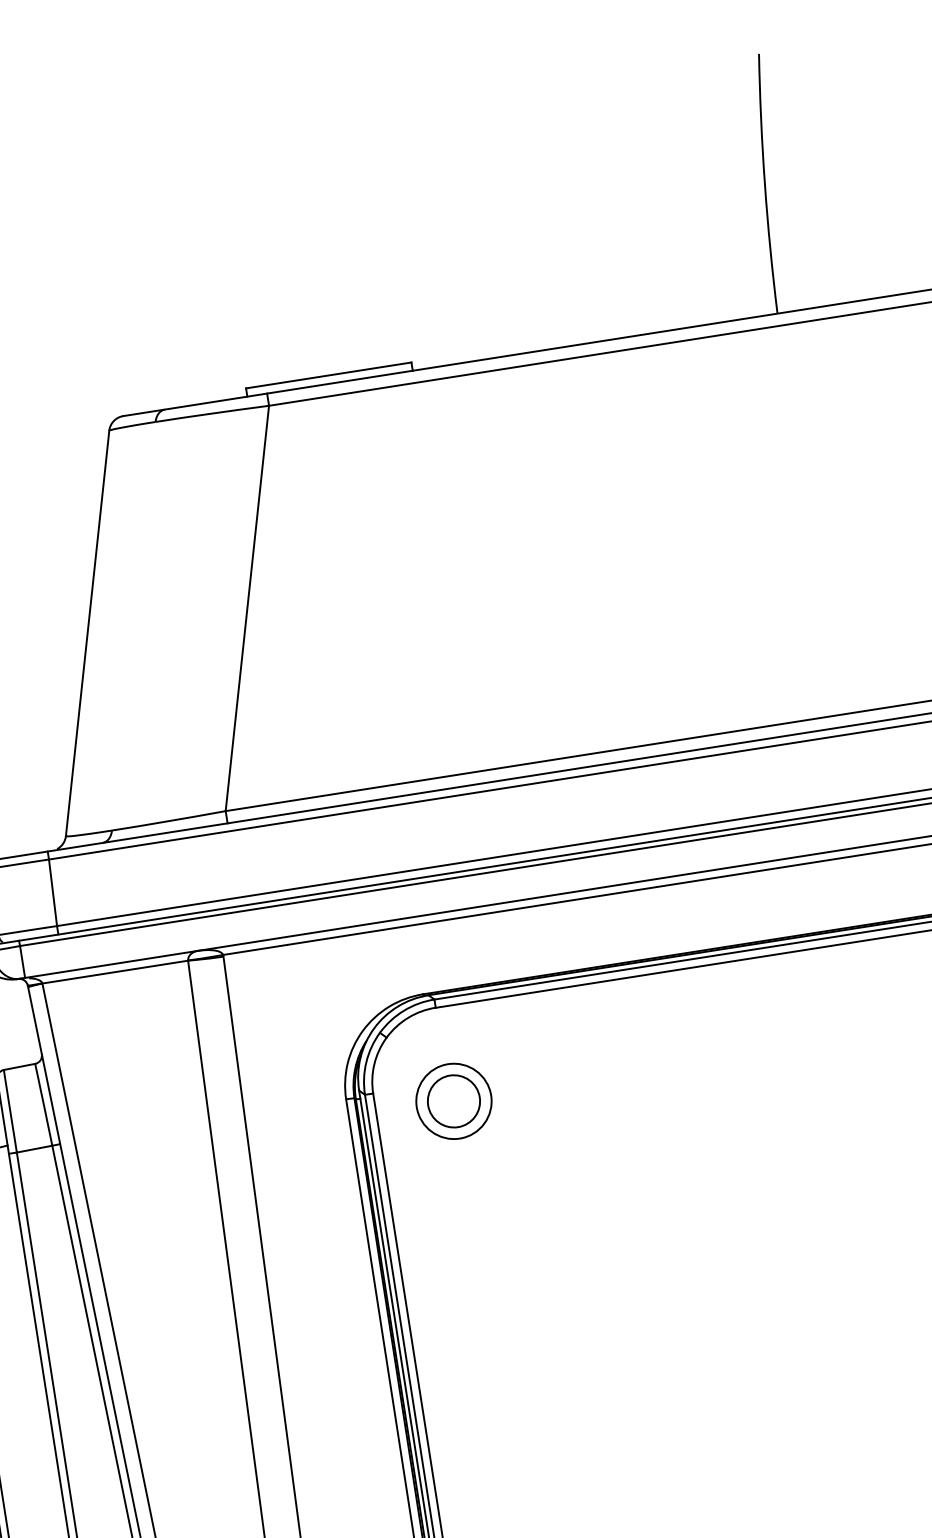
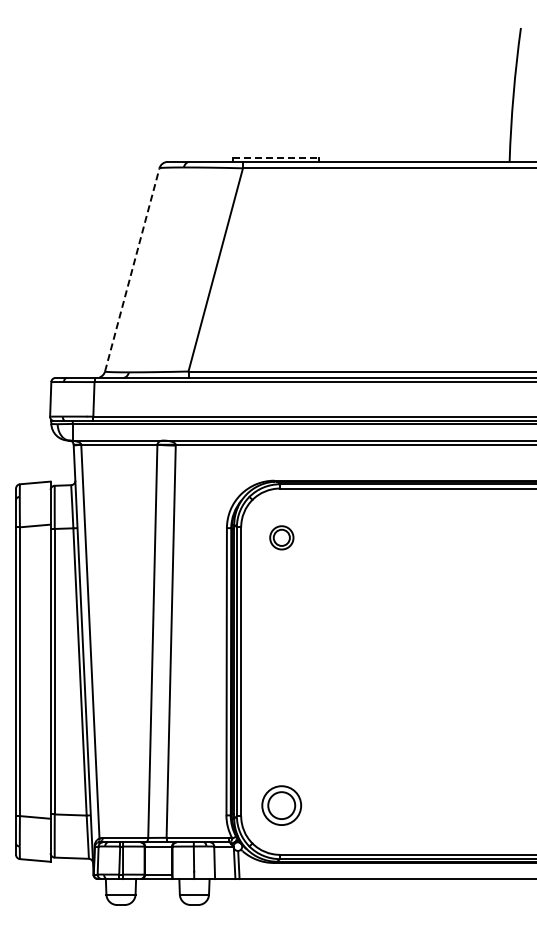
line: (329, 375) -> (276, 157), solid -> dashed
line: (87, 632) -> (132, 269), solid -> dashed
part: (453, 1100) -> (281, 537), size x0.6

